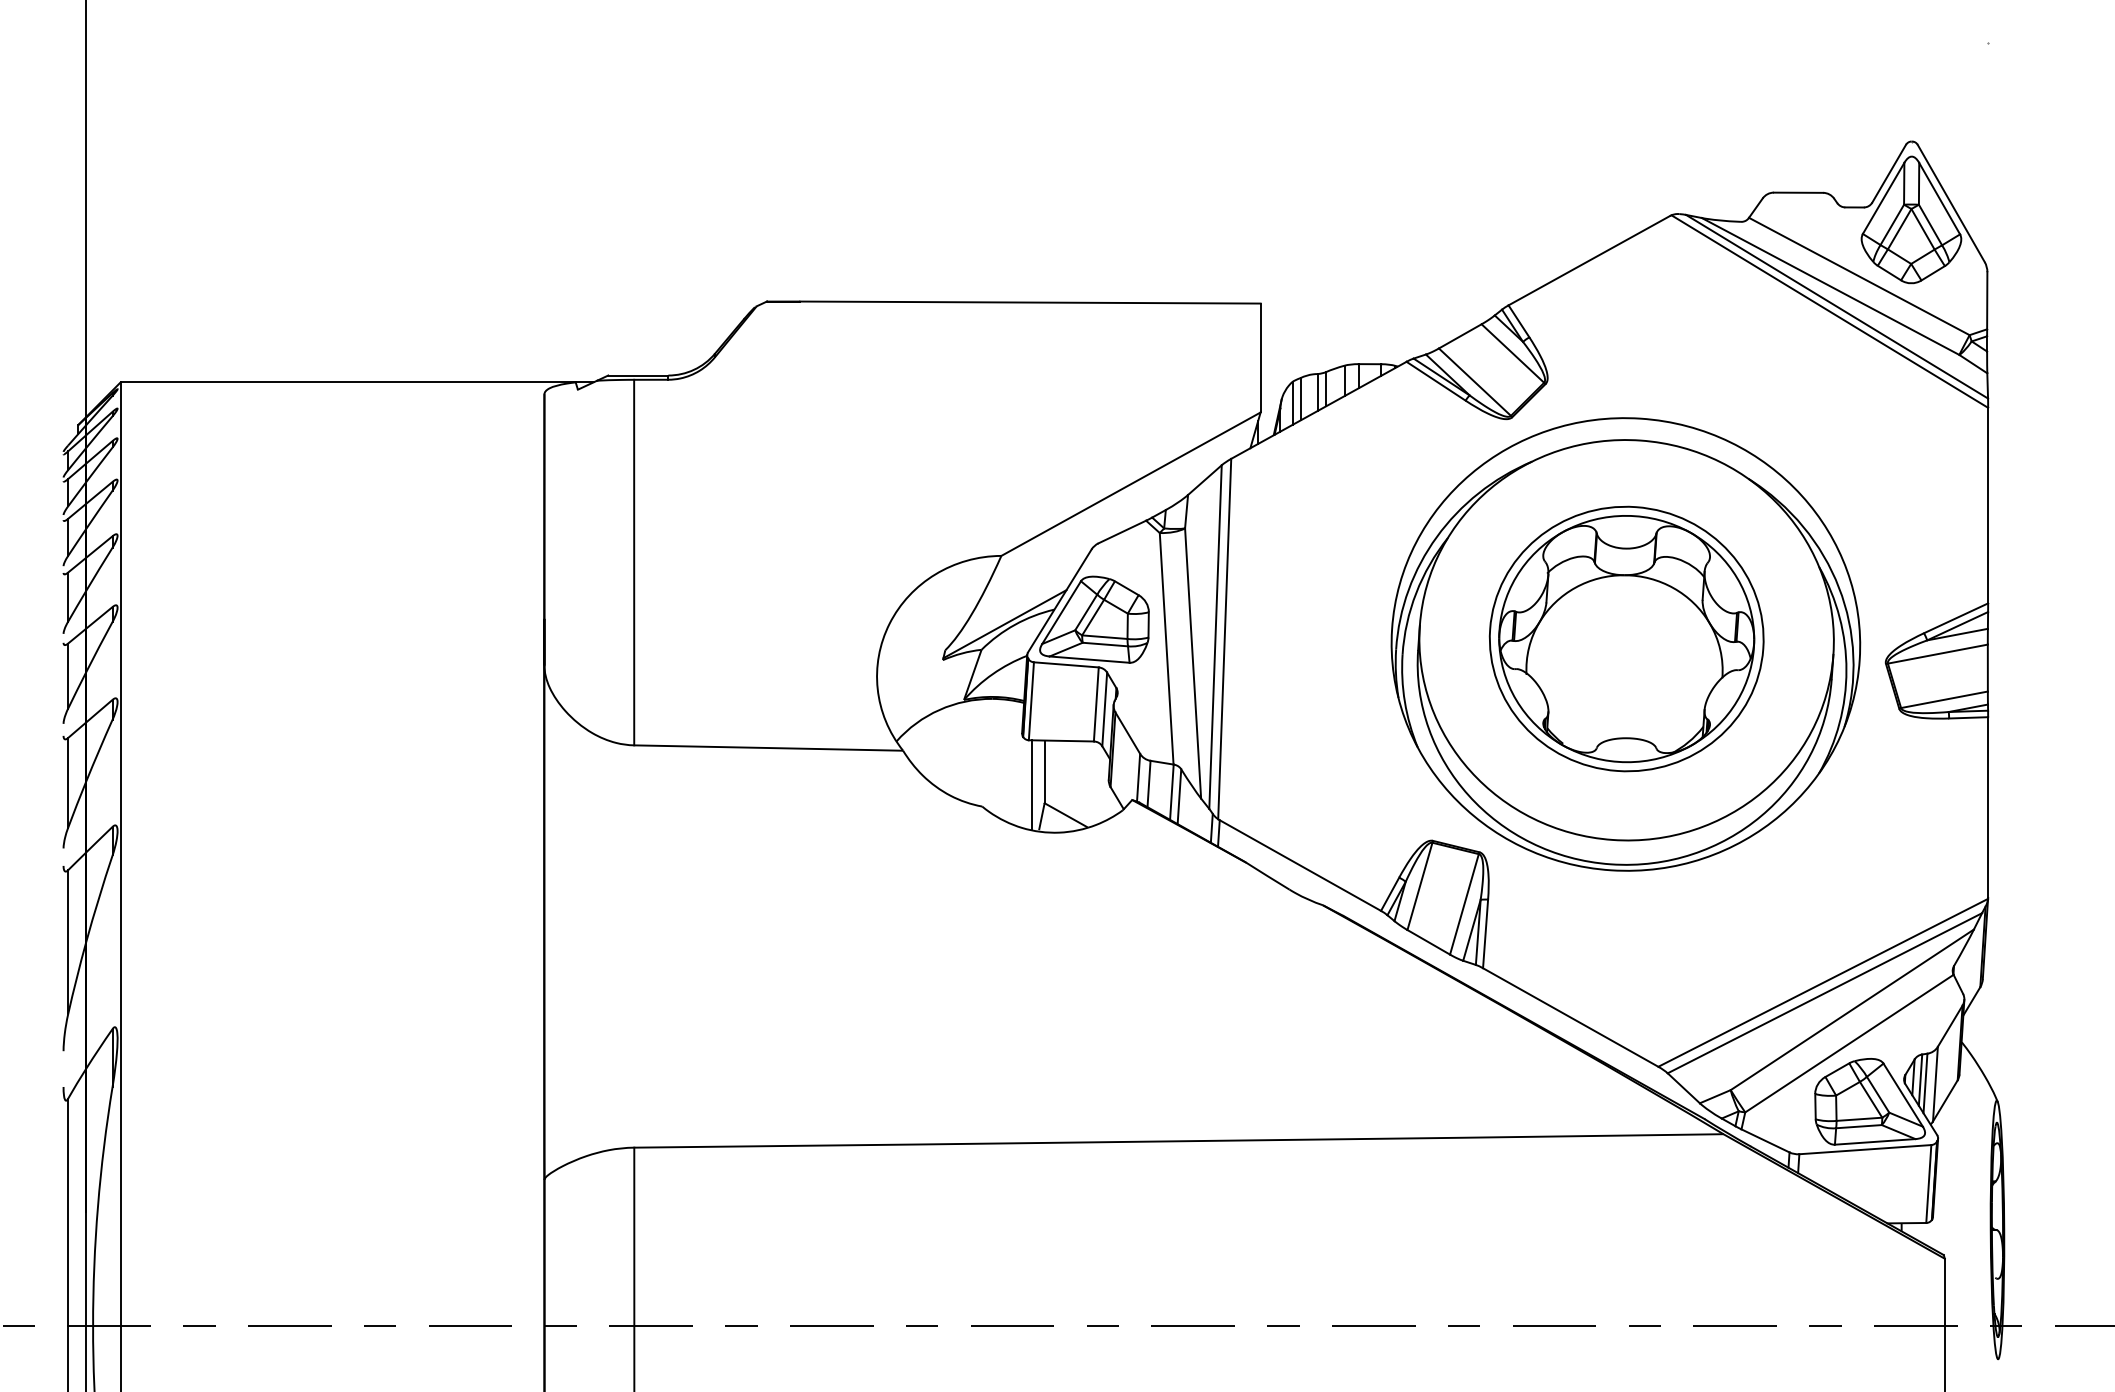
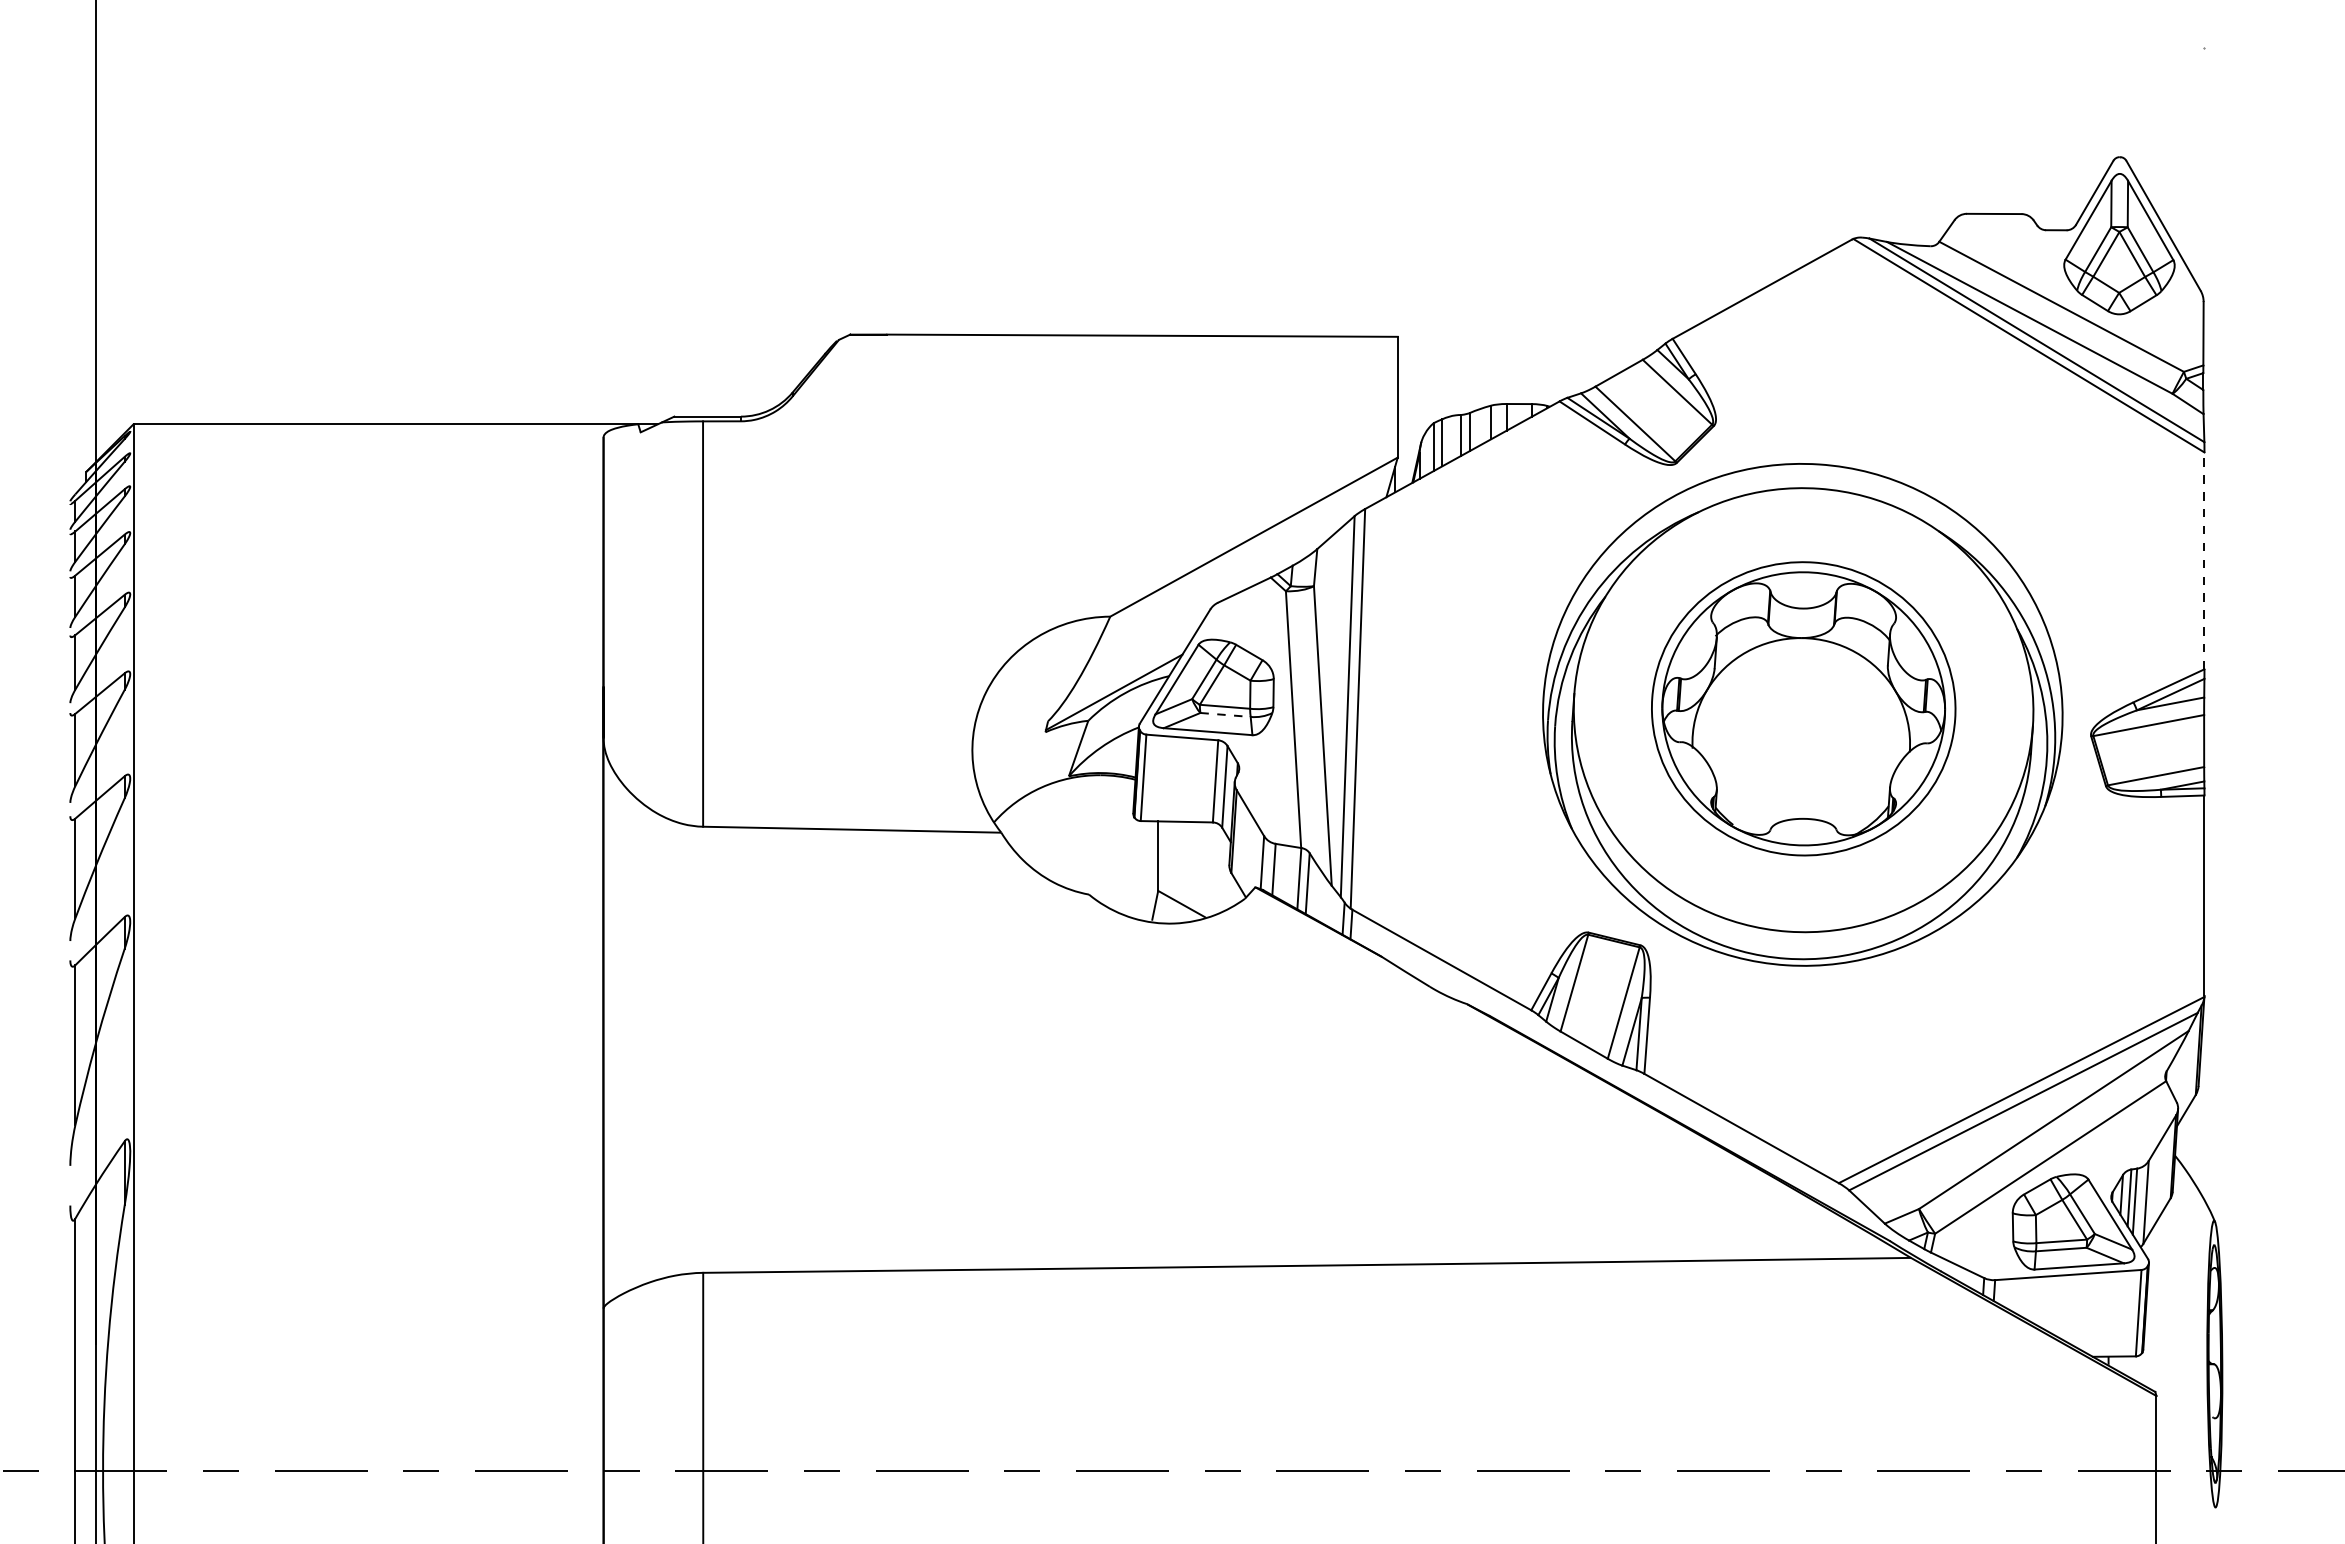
line: (1988, 505) -> (2204, 560), solid -> dashed
line: (1106, 645) -> (1226, 715), solid -> dashed
line: (1032, 784) -> (1144, 870), removed

